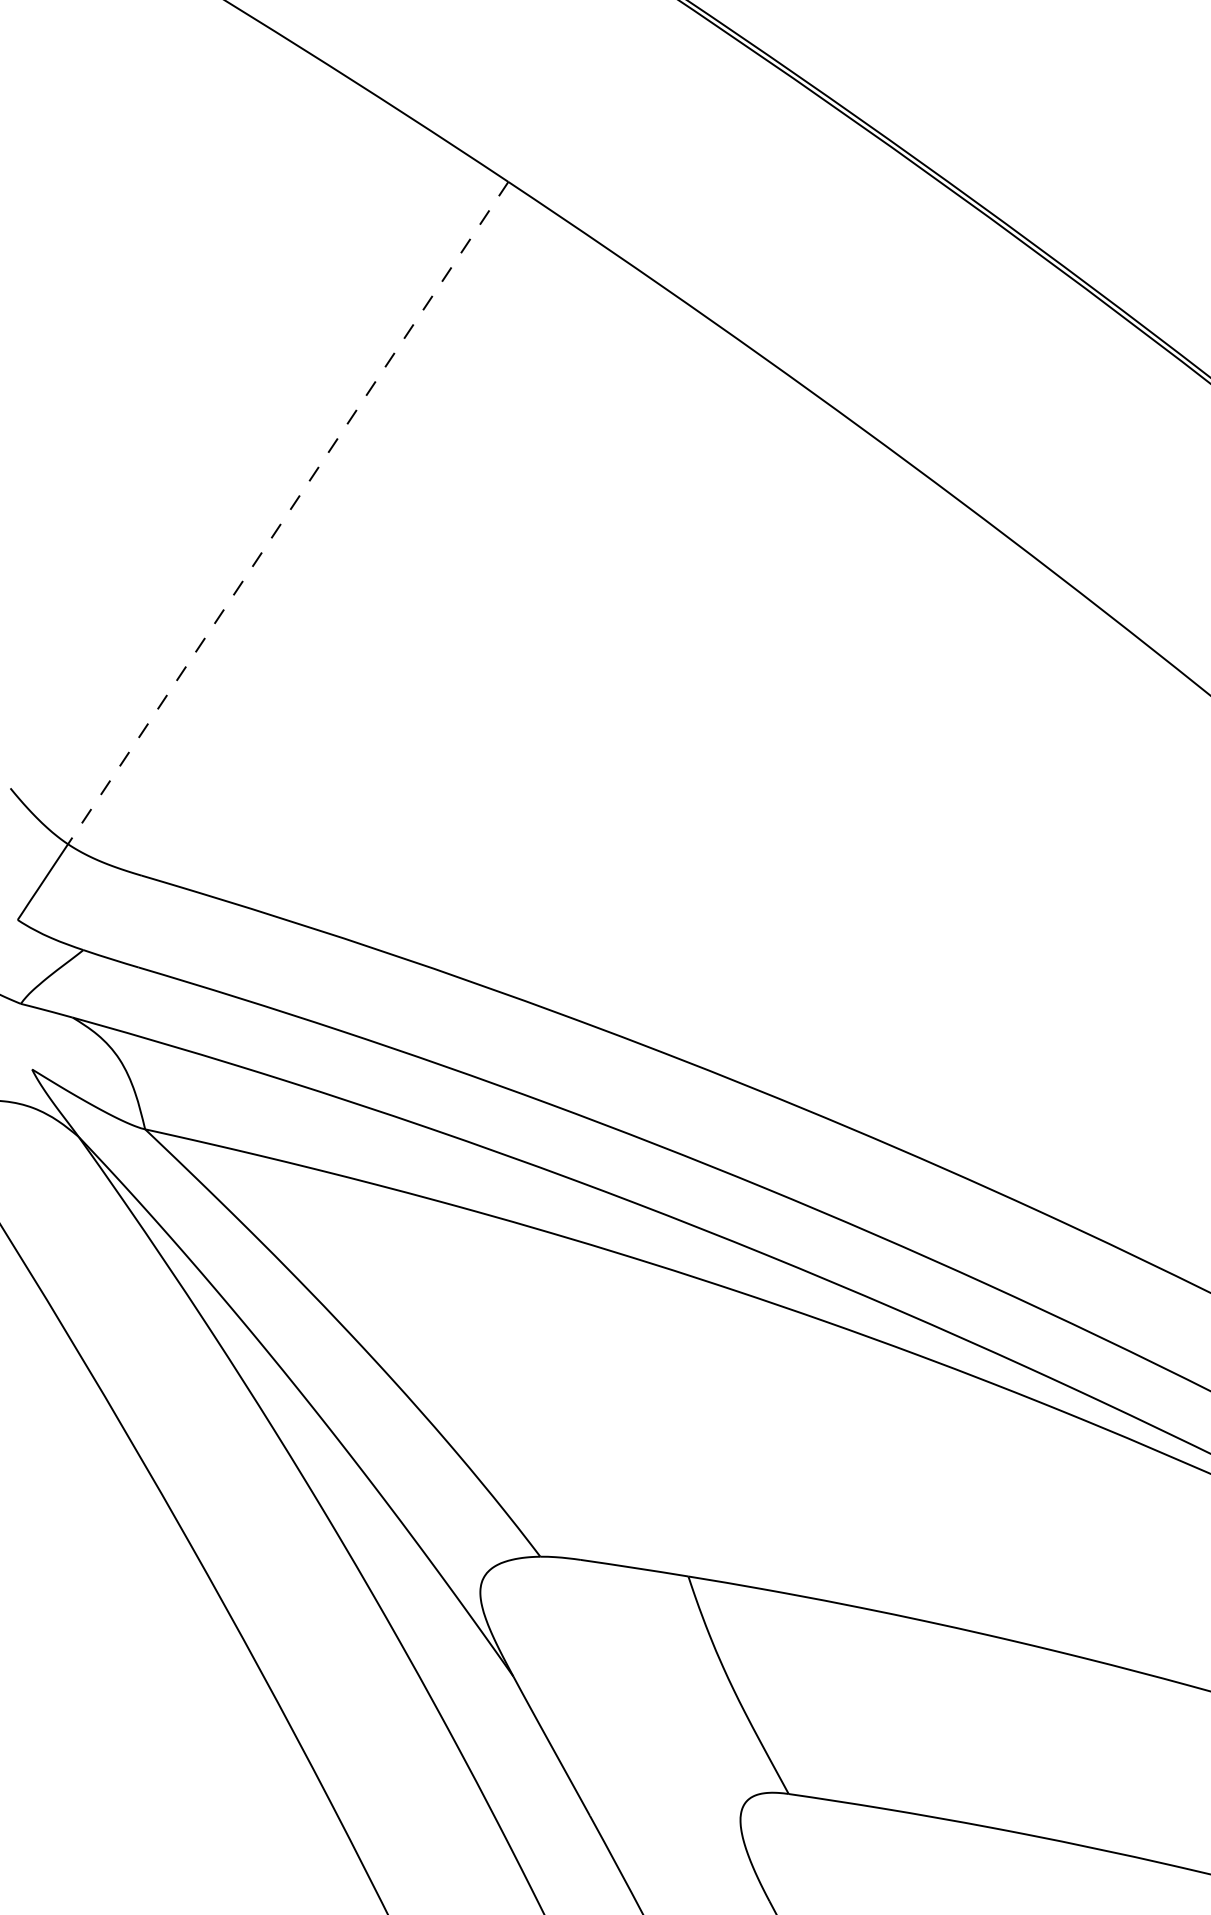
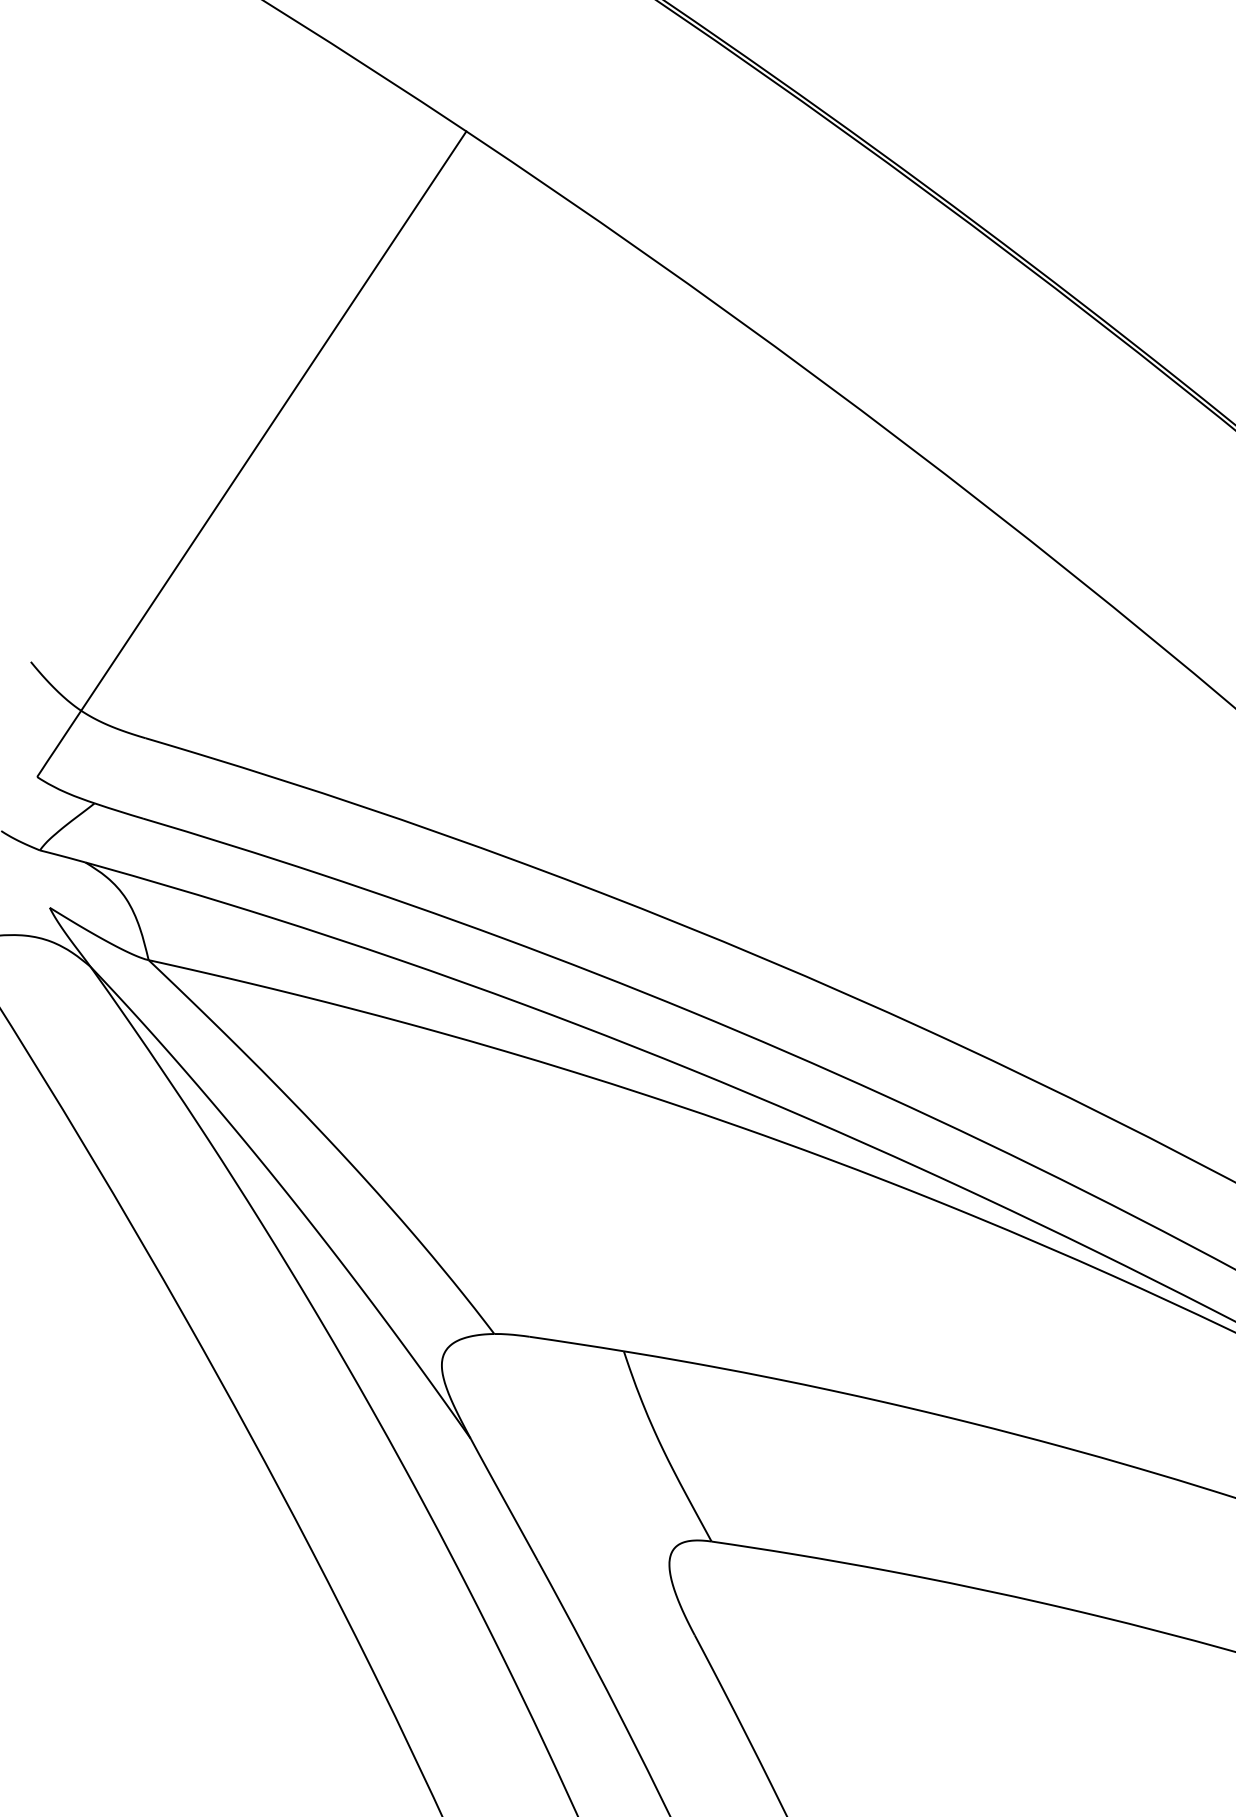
line: (287, 513) -> (273, 421), dashed -> solid

